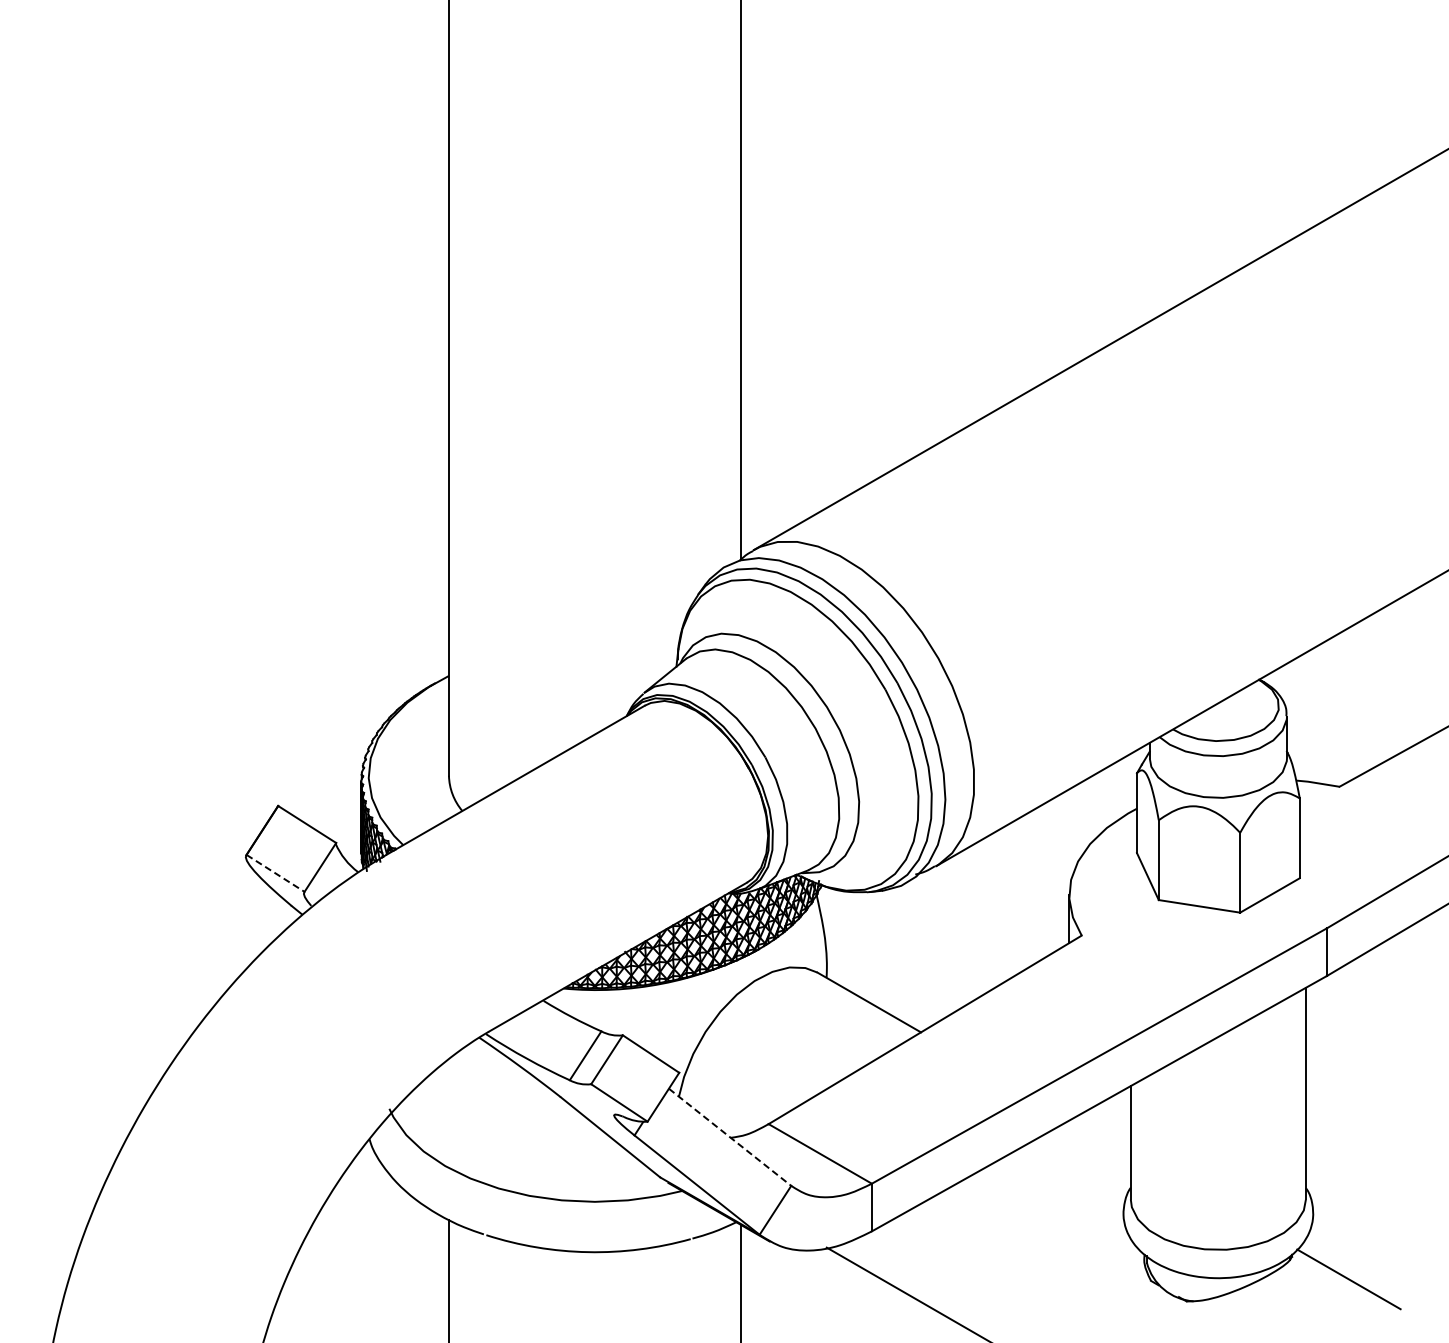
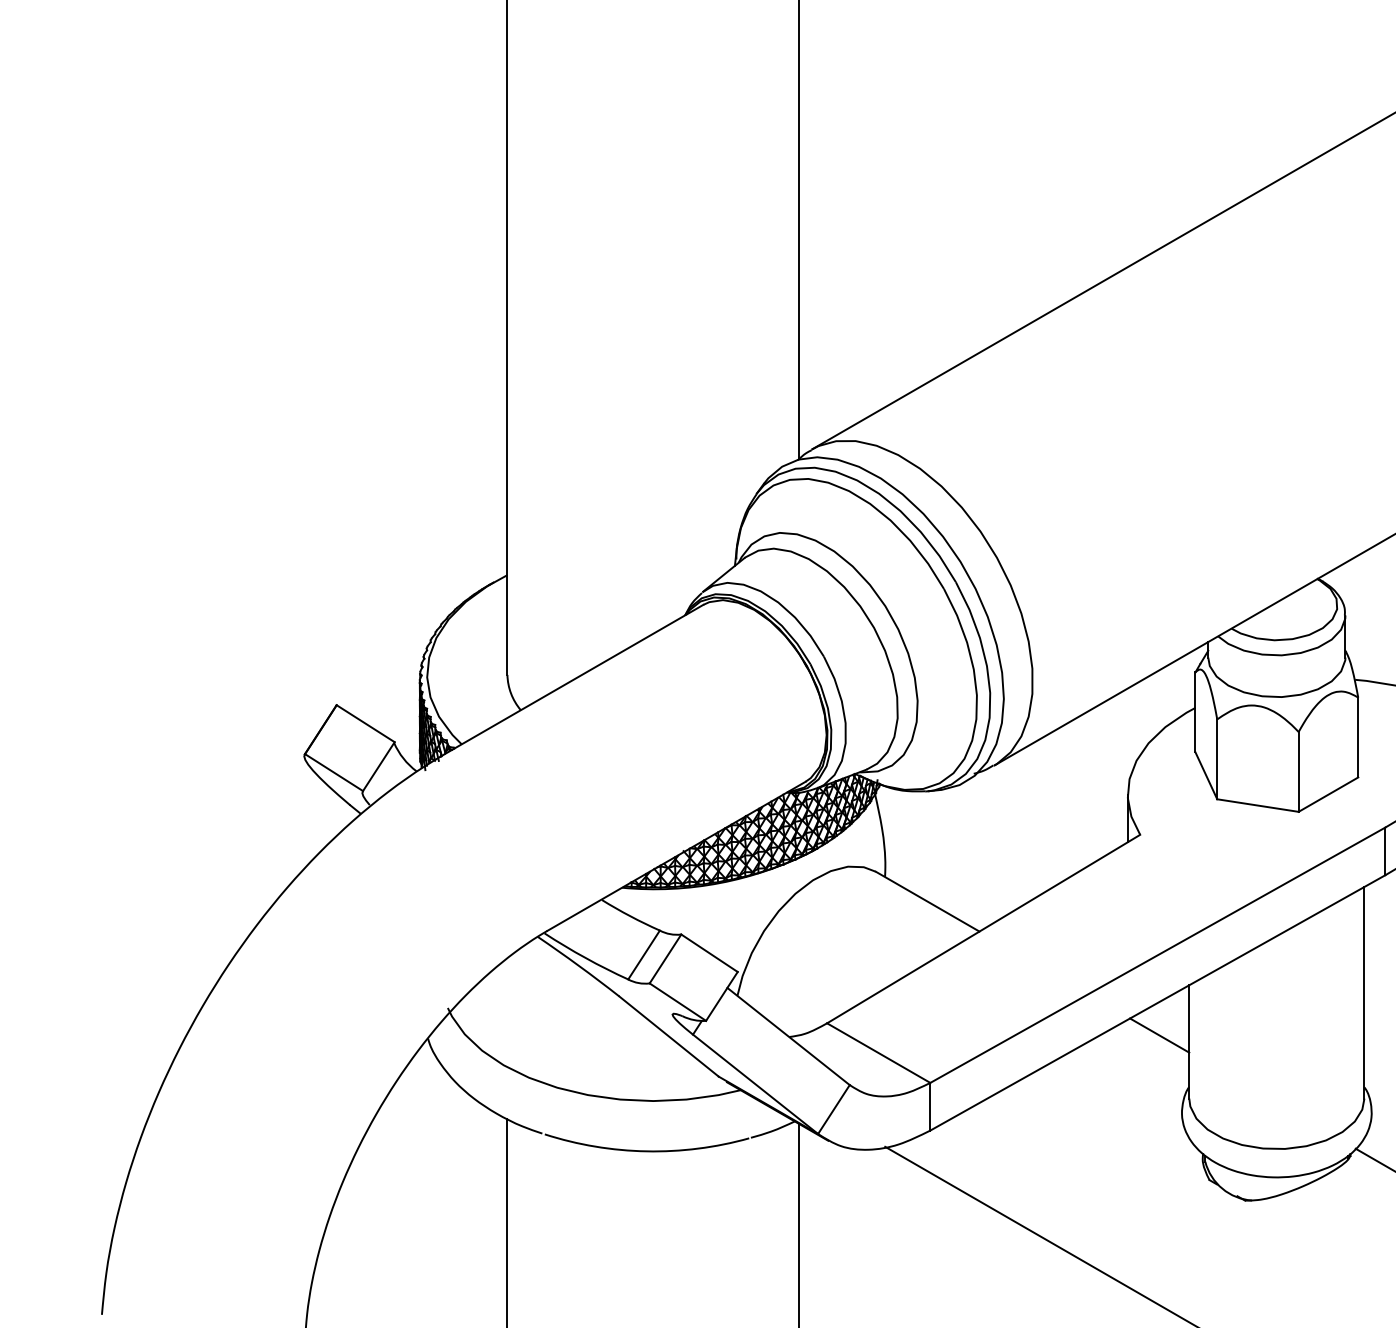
line: (276, 873) -> (334, 772), dashed -> solid
line: (1100, 1136) -> (1158, 1035), added
line: (730, 1137) -> (788, 1036), dashed -> solid

